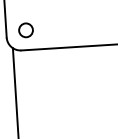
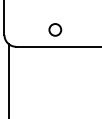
circle: (26, 29) -> (55, 29), moved

